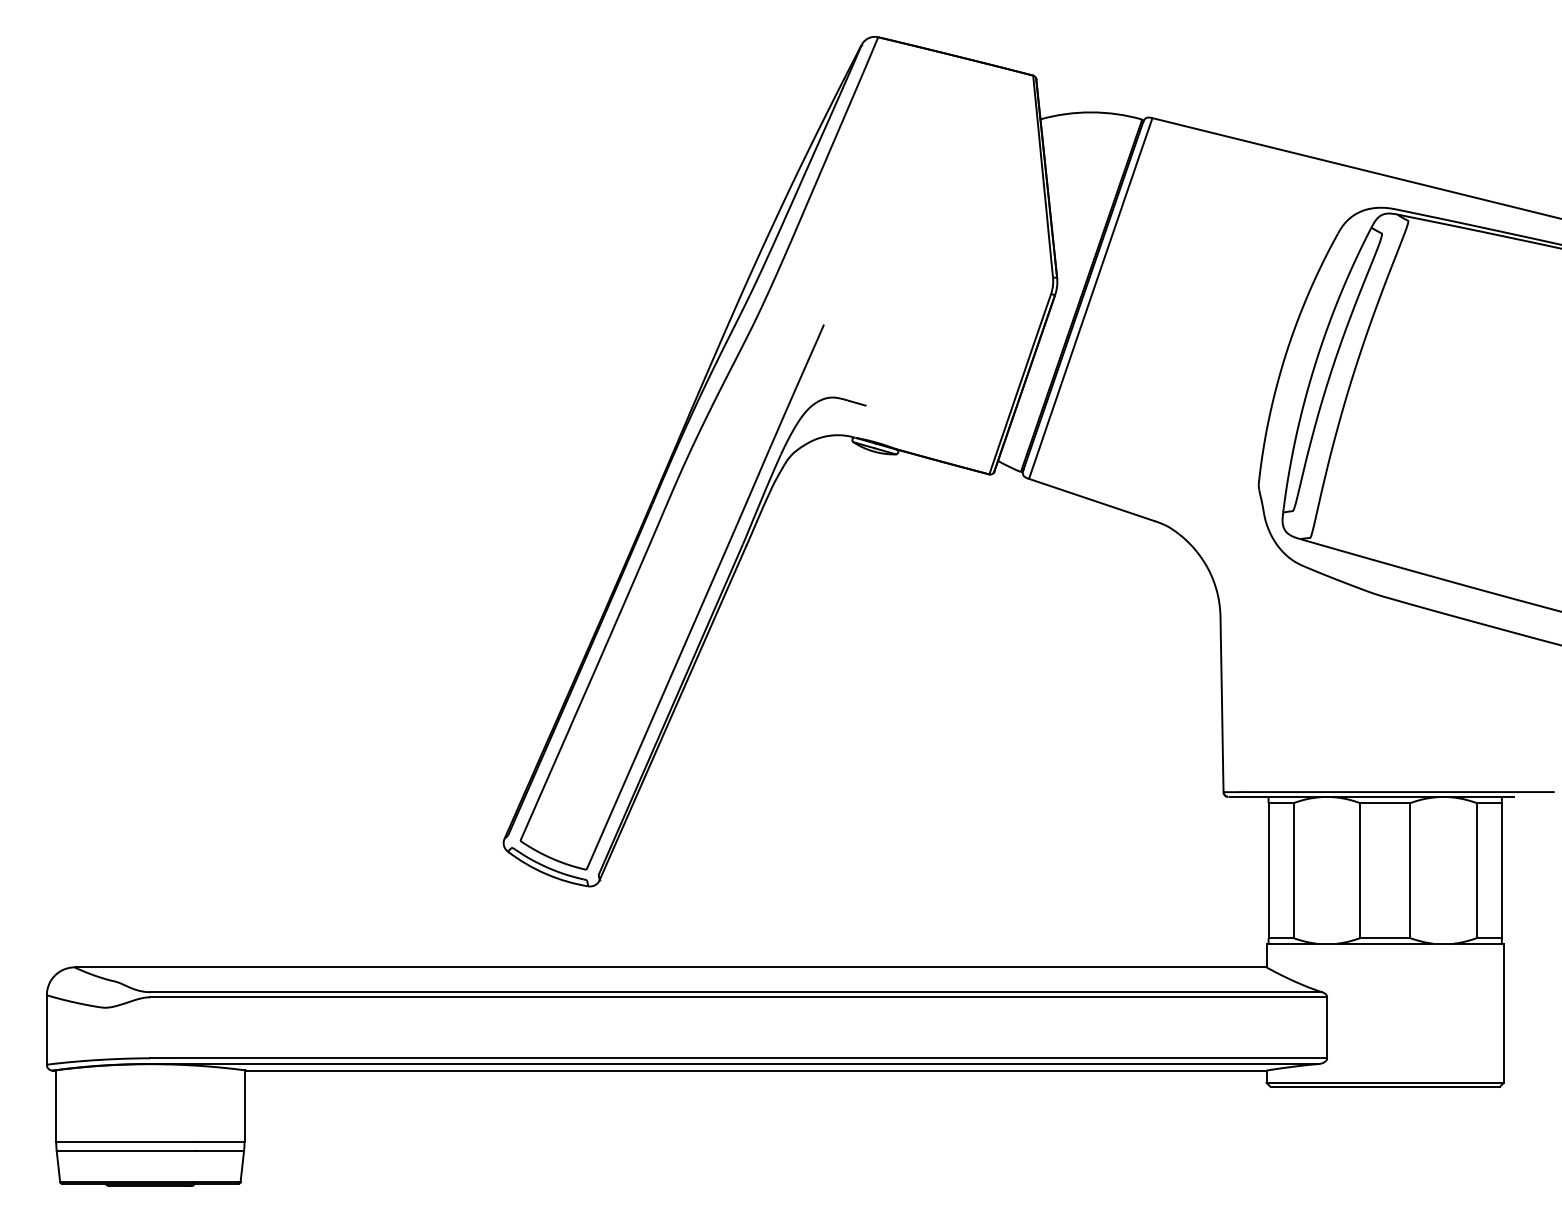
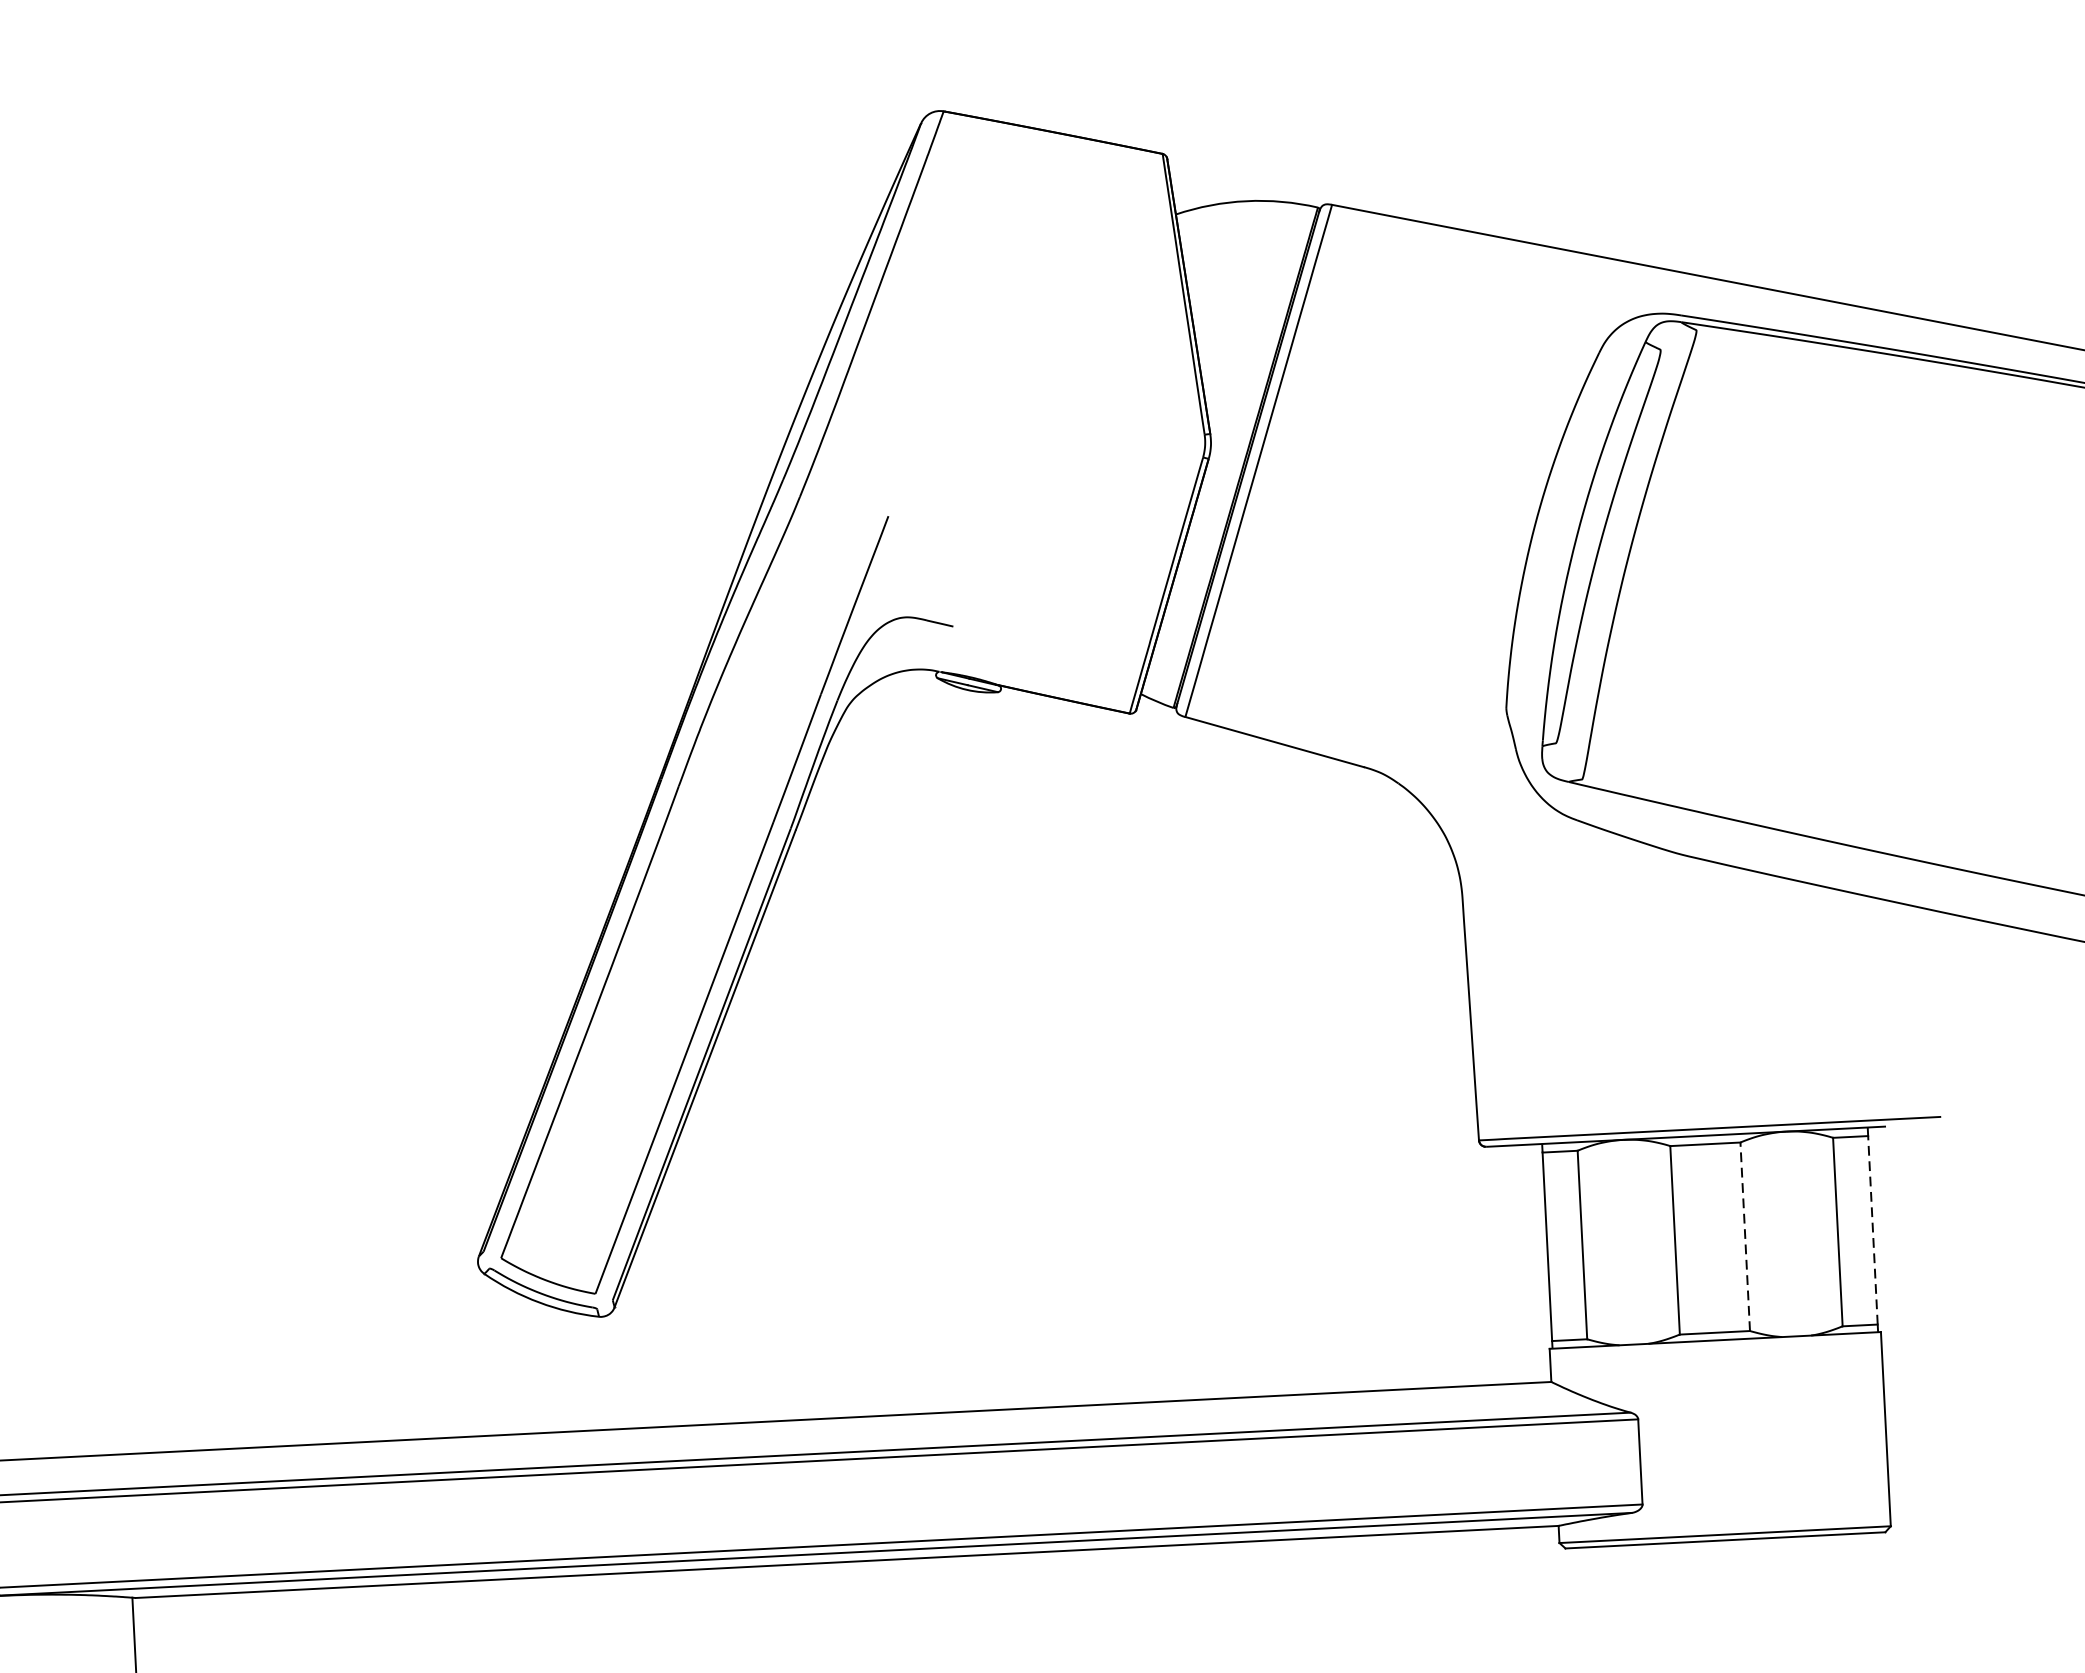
line: (1410, 870) -> (1745, 1236), solid -> dashed
line: (1501, 870) -> (1872, 1230), solid -> dashed

